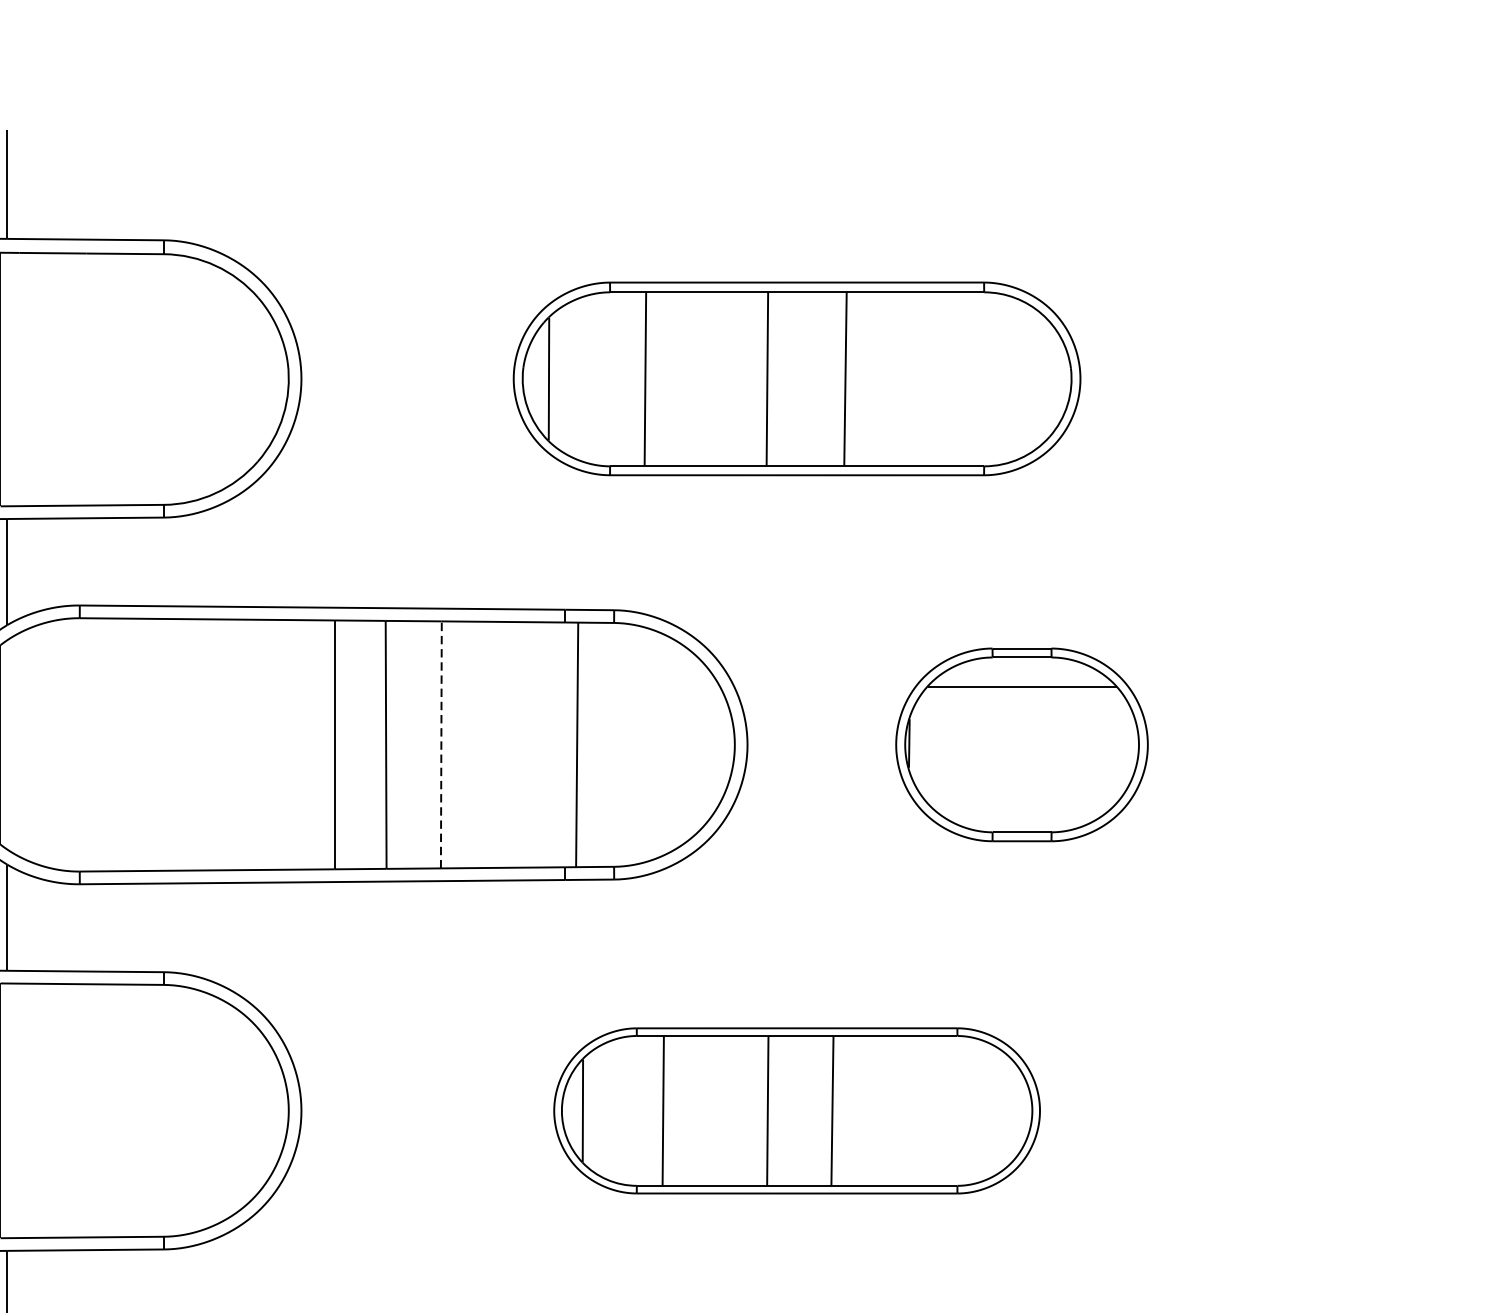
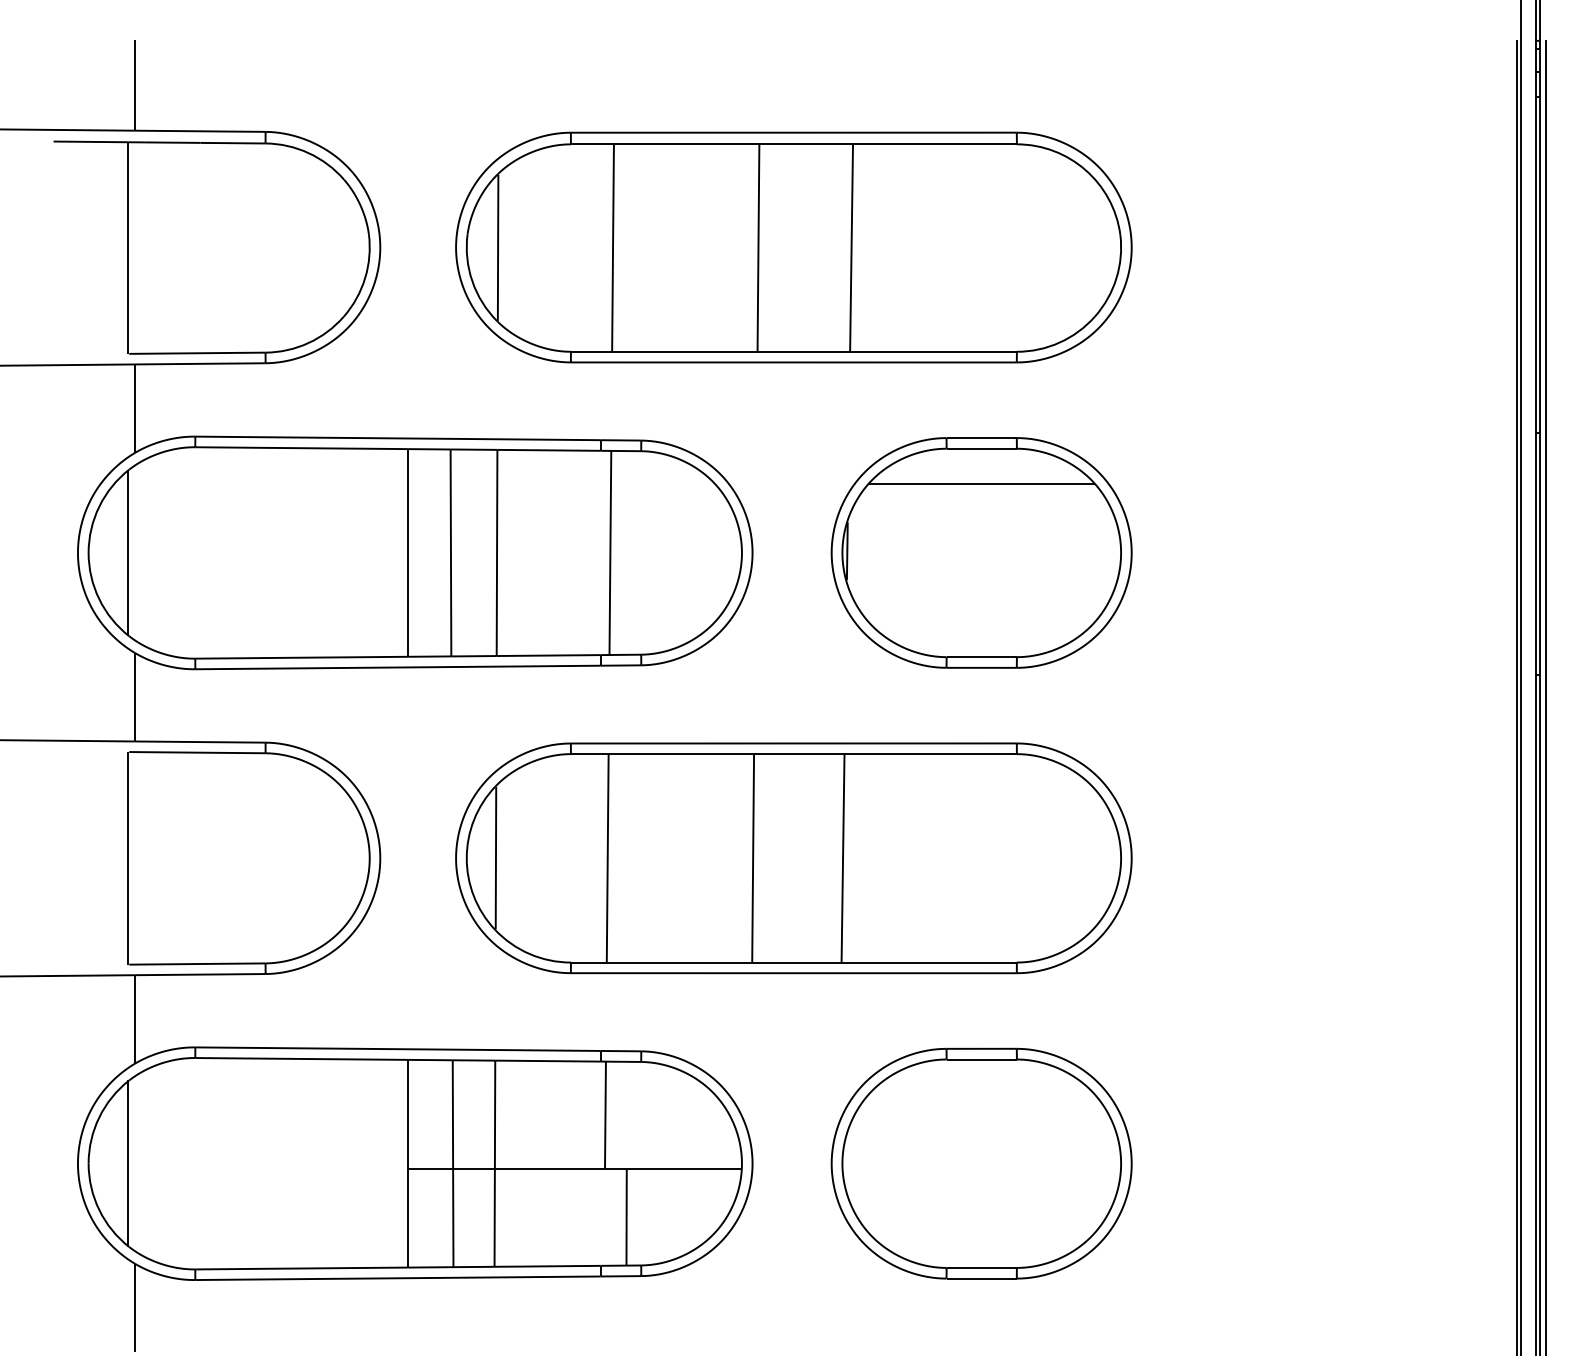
part: (796, 378) -> (793, 247), size x1.43
line: (441, 744) -> (497, 552), dashed -> solid
part: (1021, 744) -> (981, 552), size x1.43
part: (796, 1111) -> (793, 858), size x1.67

